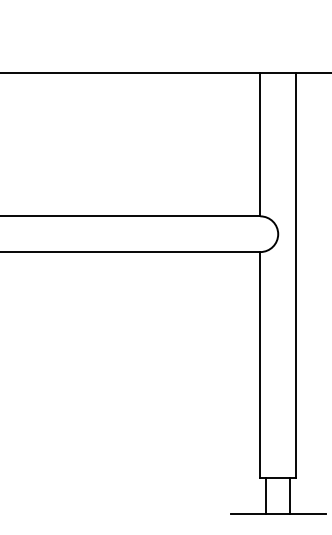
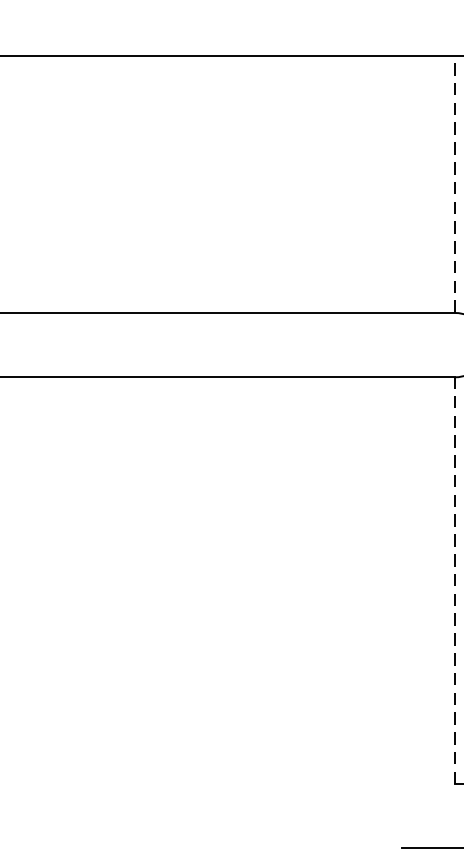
line: (260, 144) -> (455, 183), solid -> dashed
line: (260, 364) -> (455, 579), solid -> dashed

